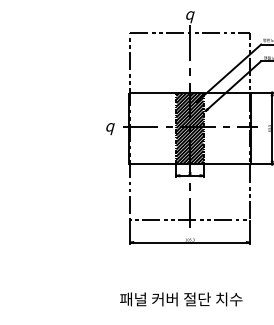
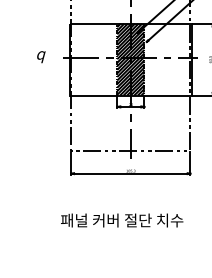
text: (110, 128) -> (41, 56), moved
text: (181, 299) -> (122, 220), moved

